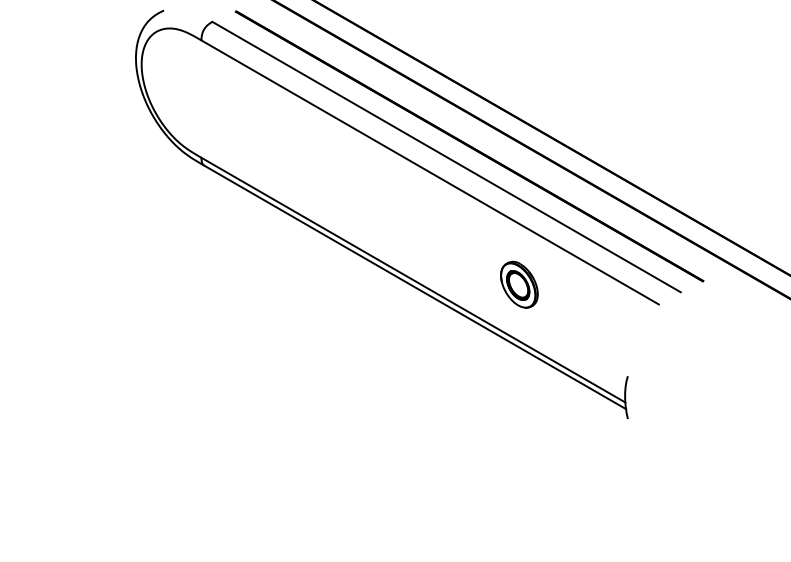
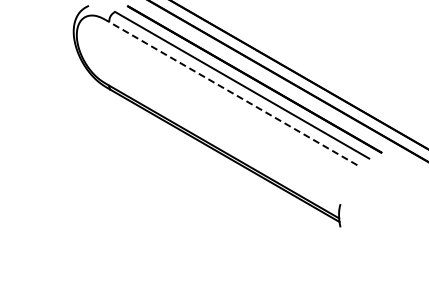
line: (428, 172) -> (232, 93), solid -> dashed
part: (519, 284) -> (281, 154), removed

